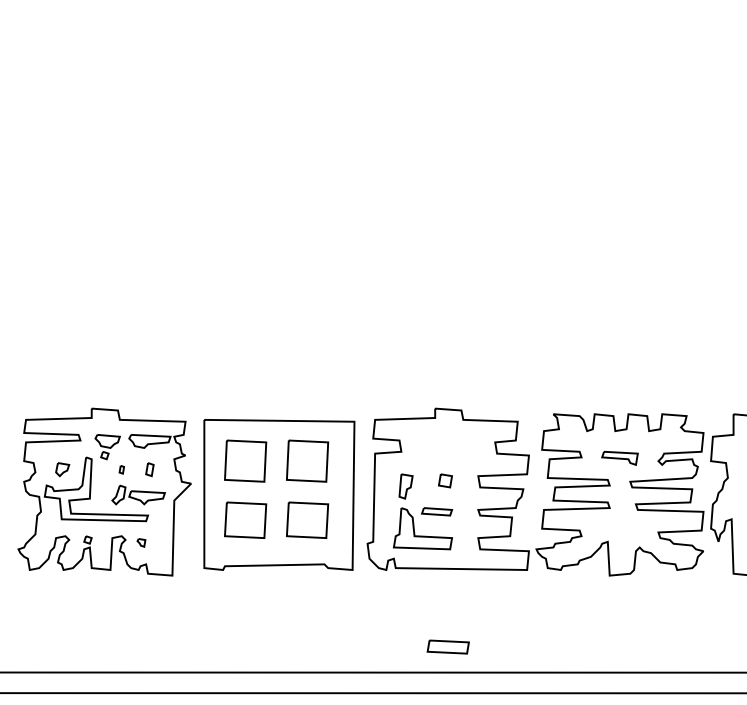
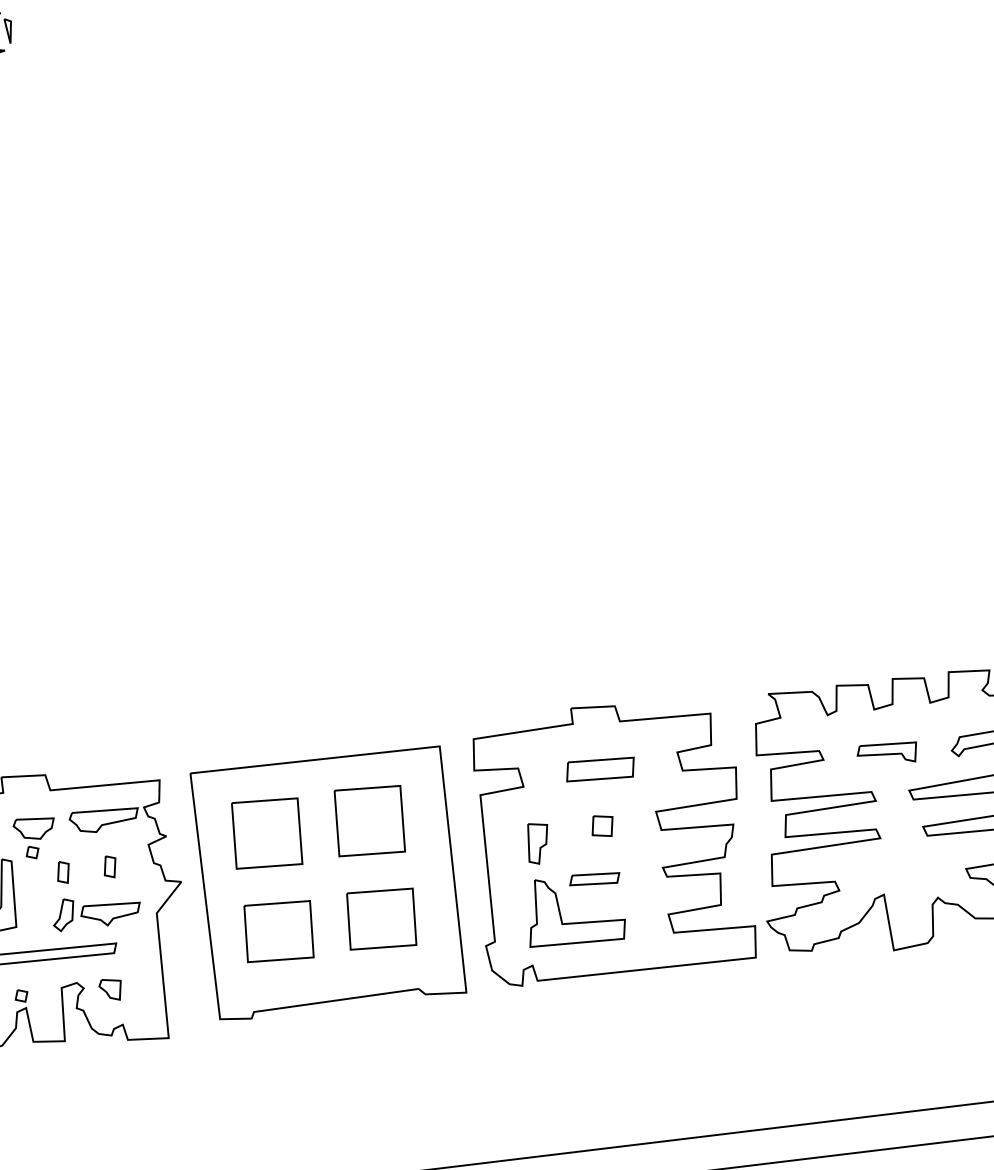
part: (121, 469) -> (62, 872), size x1.67
part: (141, 542) -> (110, 989), size x1.67
part: (447, 646) -> (599, 768), moved

